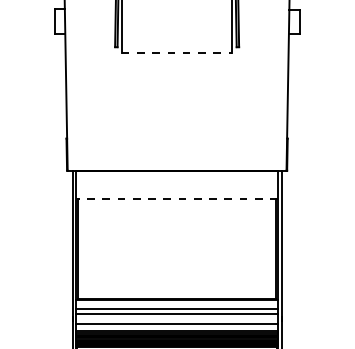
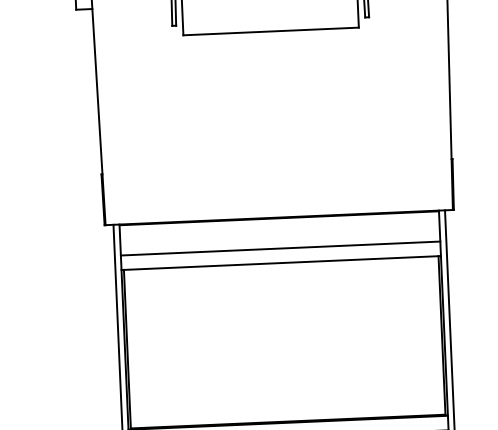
line: (177, 53) -> (271, 31), dashed -> solid
line: (176, 190) -> (279, 249), added
line: (177, 199) -> (281, 263), dashed -> solid

